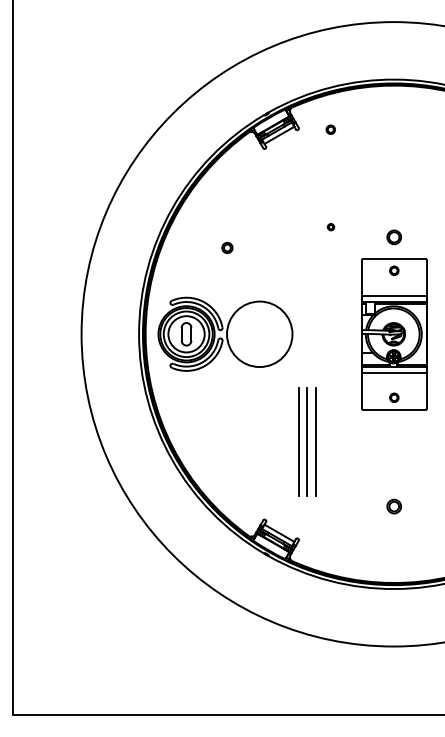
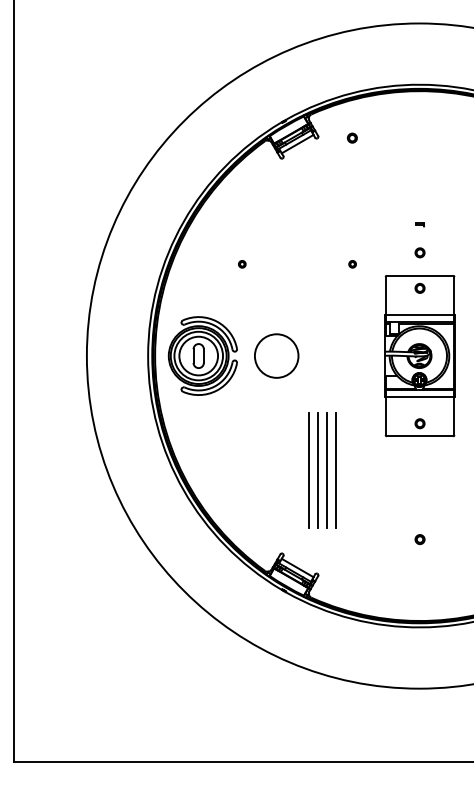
part: (394, 210) -> (420, 224), added
part: (330, 227) -> (352, 264), moved
part: (394, 237) -> (420, 252), size x0.62
part: (227, 248) -> (242, 264), size x0.62
circle: (259, 333) -> (276, 355), size x0.62
line: (289, 441) -> (308, 470), added
part: (394, 506) -> (420, 539), size x0.62

